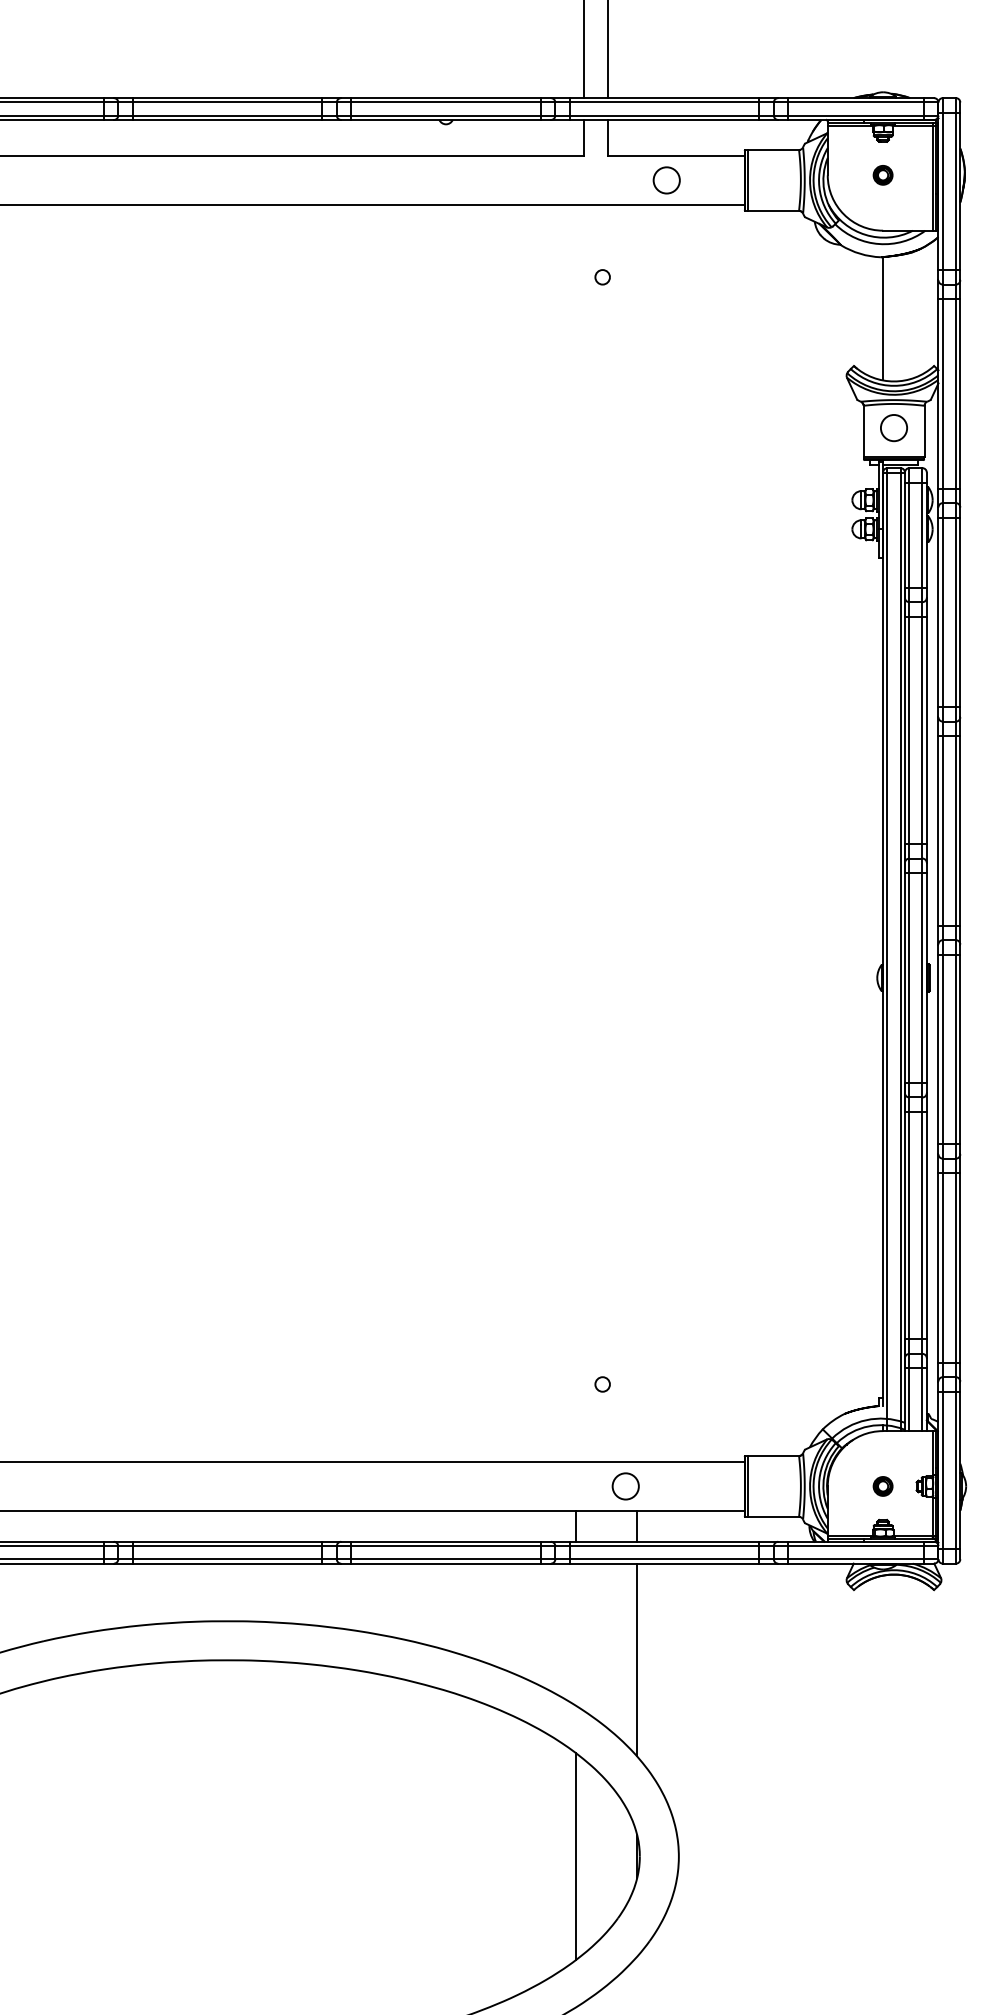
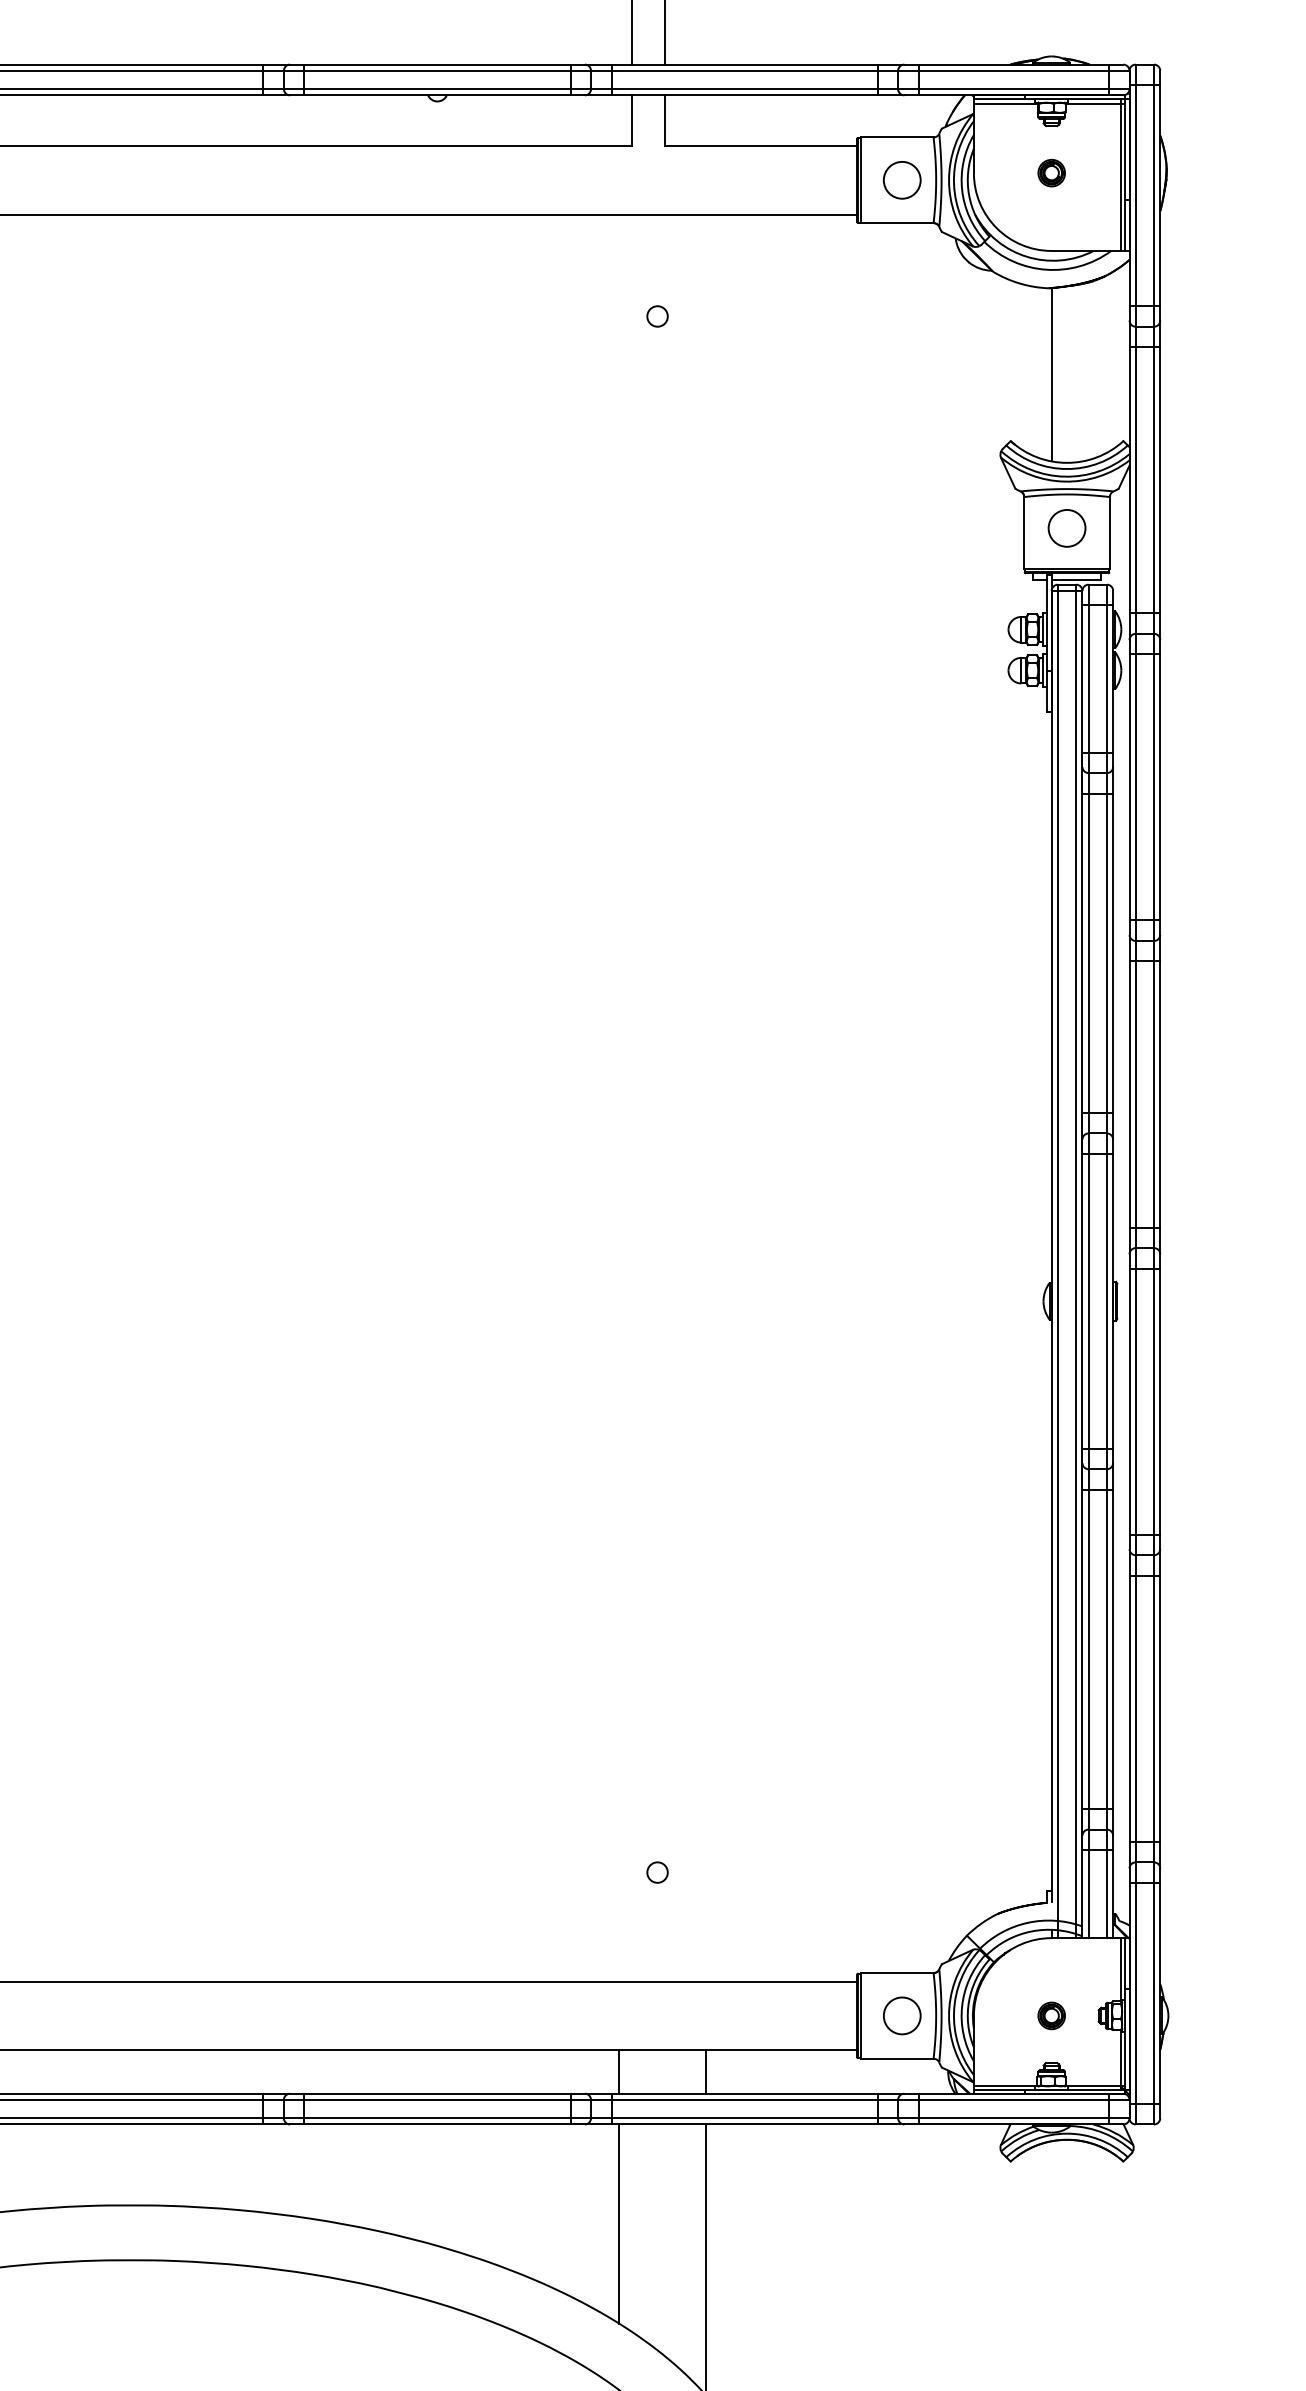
circle: (666, 180) -> (901, 180), moved
circle: (625, 1486) -> (901, 2015), moved
line: (575, 1634) -> (619, 2224), added

